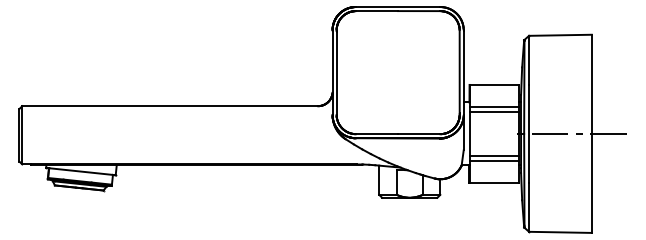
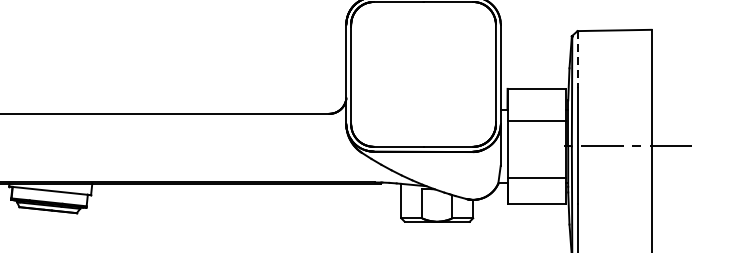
line: (529, 60) -> (578, 60), solid -> dashed
line: (494, 106) -> (536, 114), removed
line: (494, 155) -> (536, 171), removed

